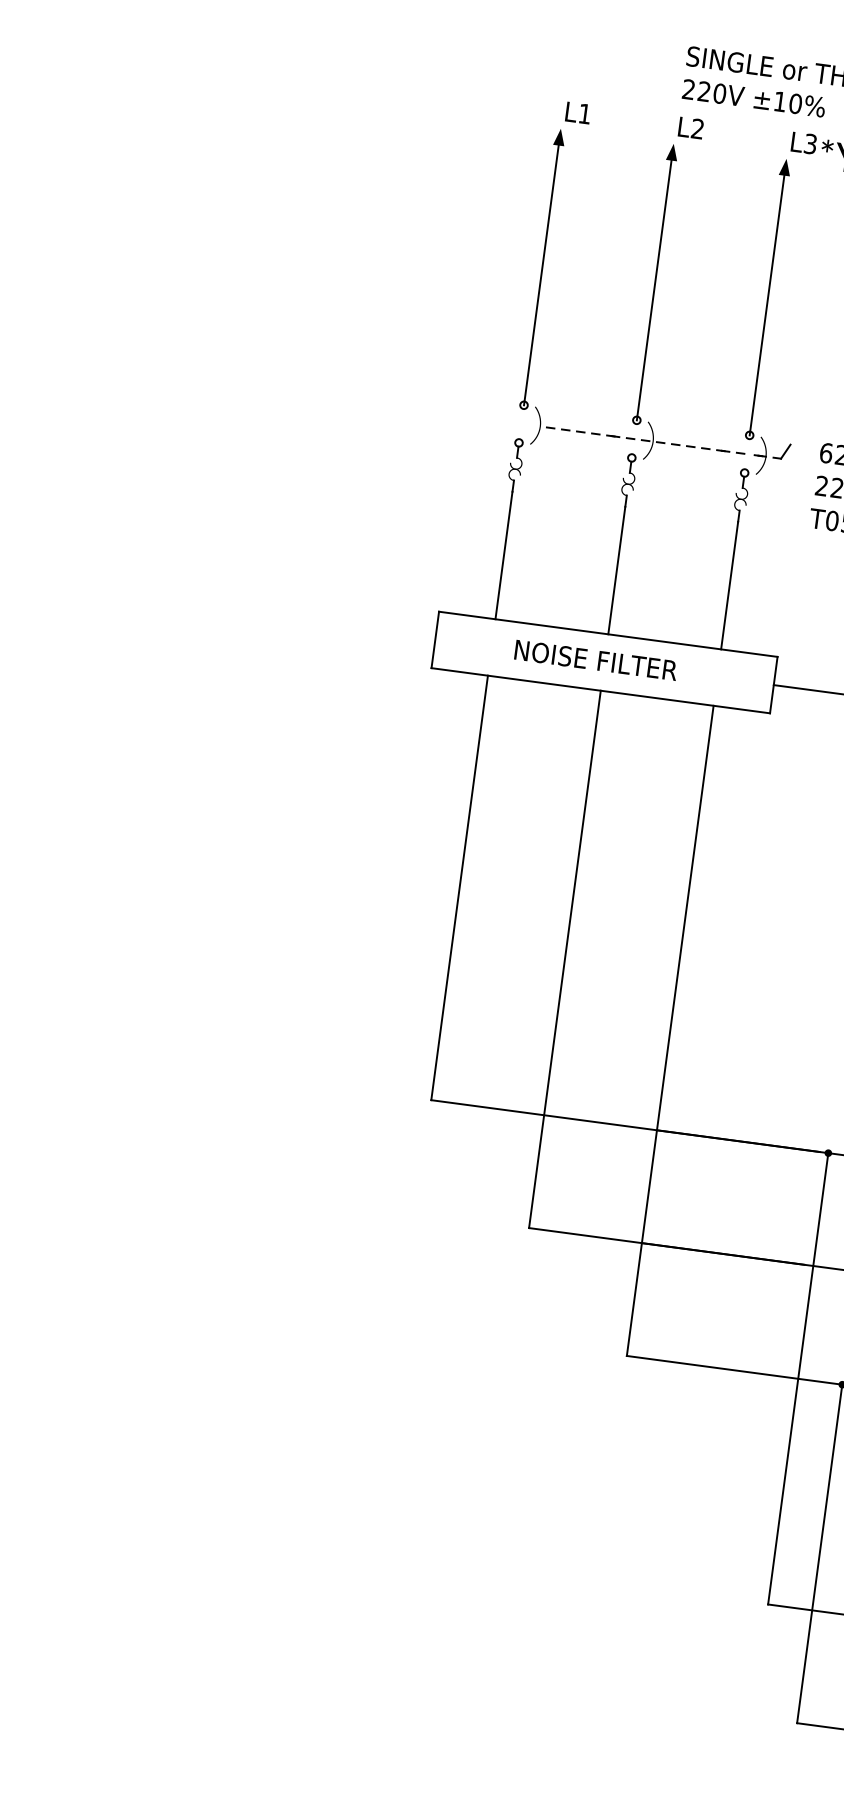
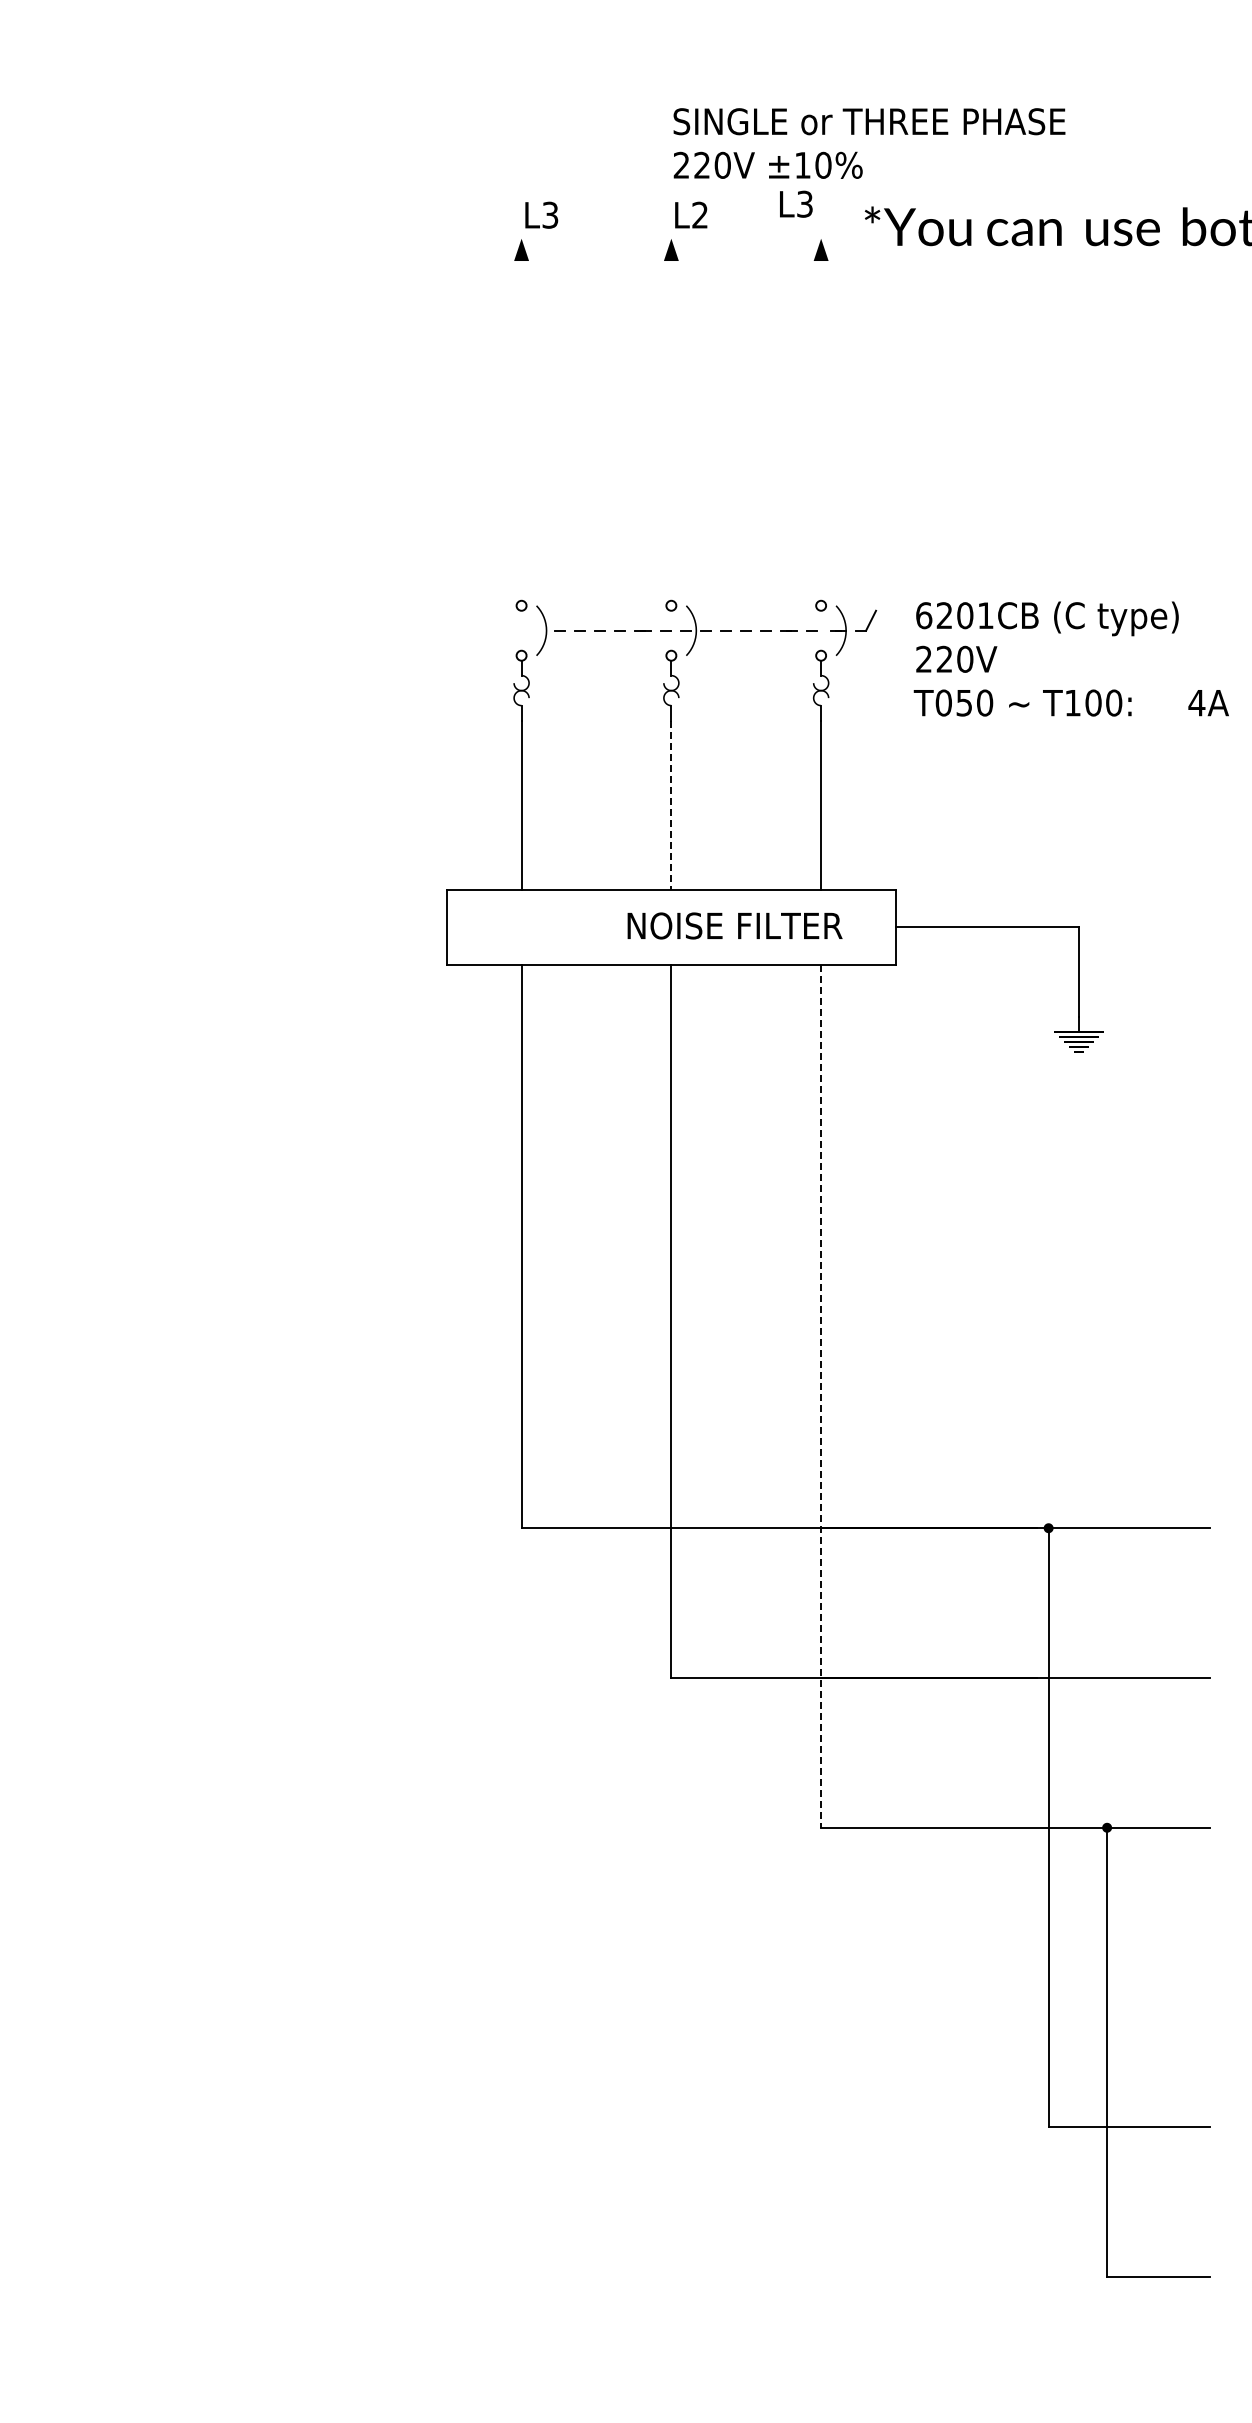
text: (585, 113) -> (550, 214), L1 -> L3
text: (804, 142) -> (796, 203), moved
line: (541, 275) -> (521, 433), removed
line: (654, 290) -> (671, 433), removed
line: (767, 305) -> (821, 433), removed
line: (616, 570) -> (671, 805), solid -> dashed
text: (595, 659) -> (734, 925), moved
line: (670, 1031) -> (821, 1396), solid -> dashed

